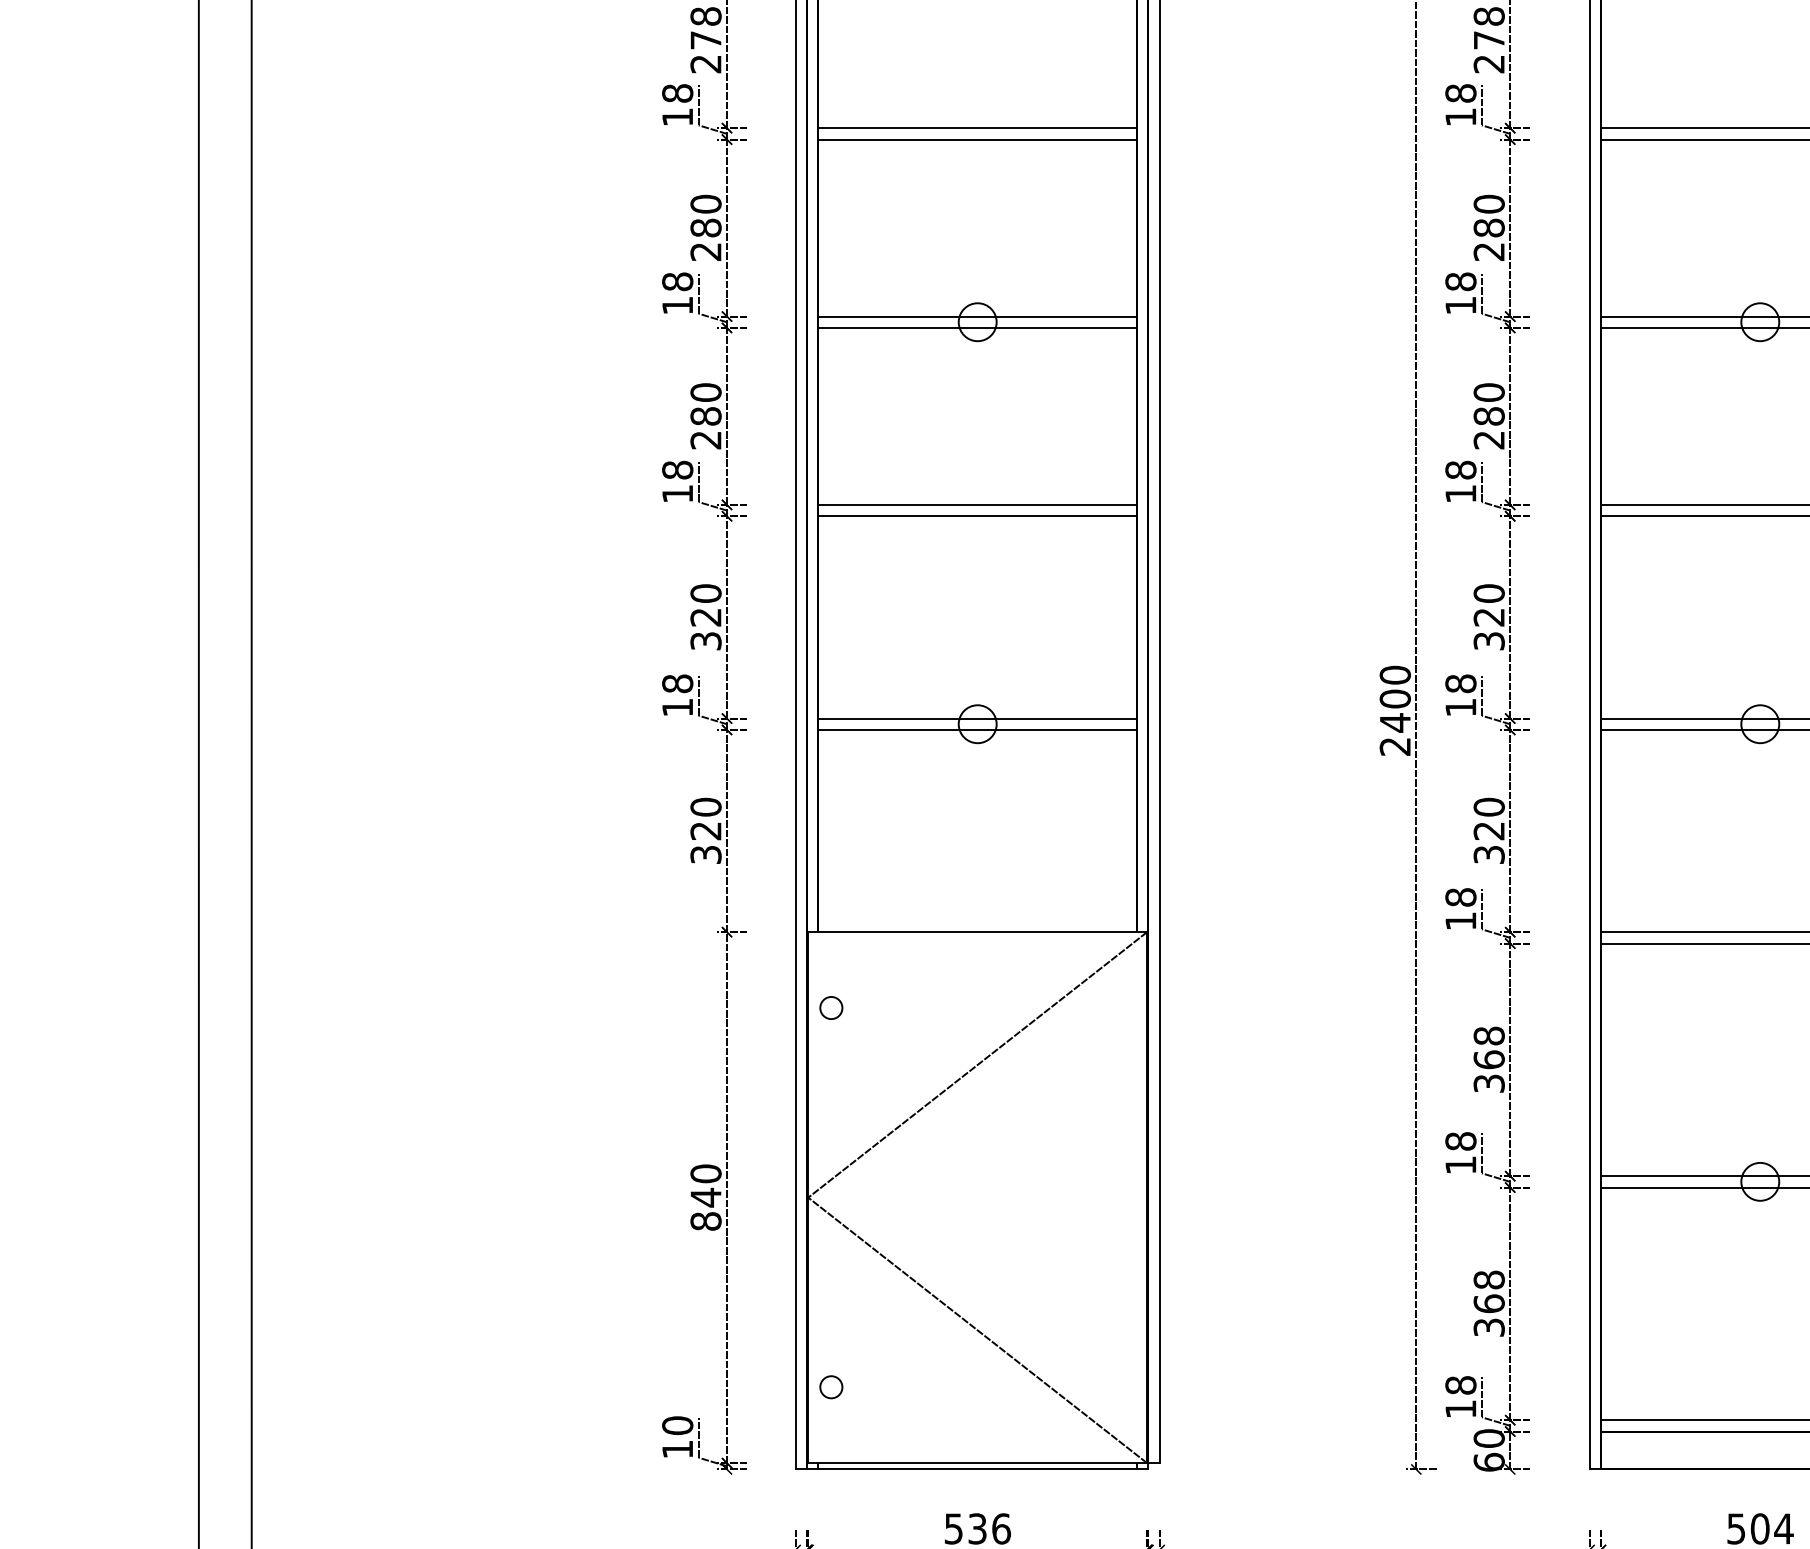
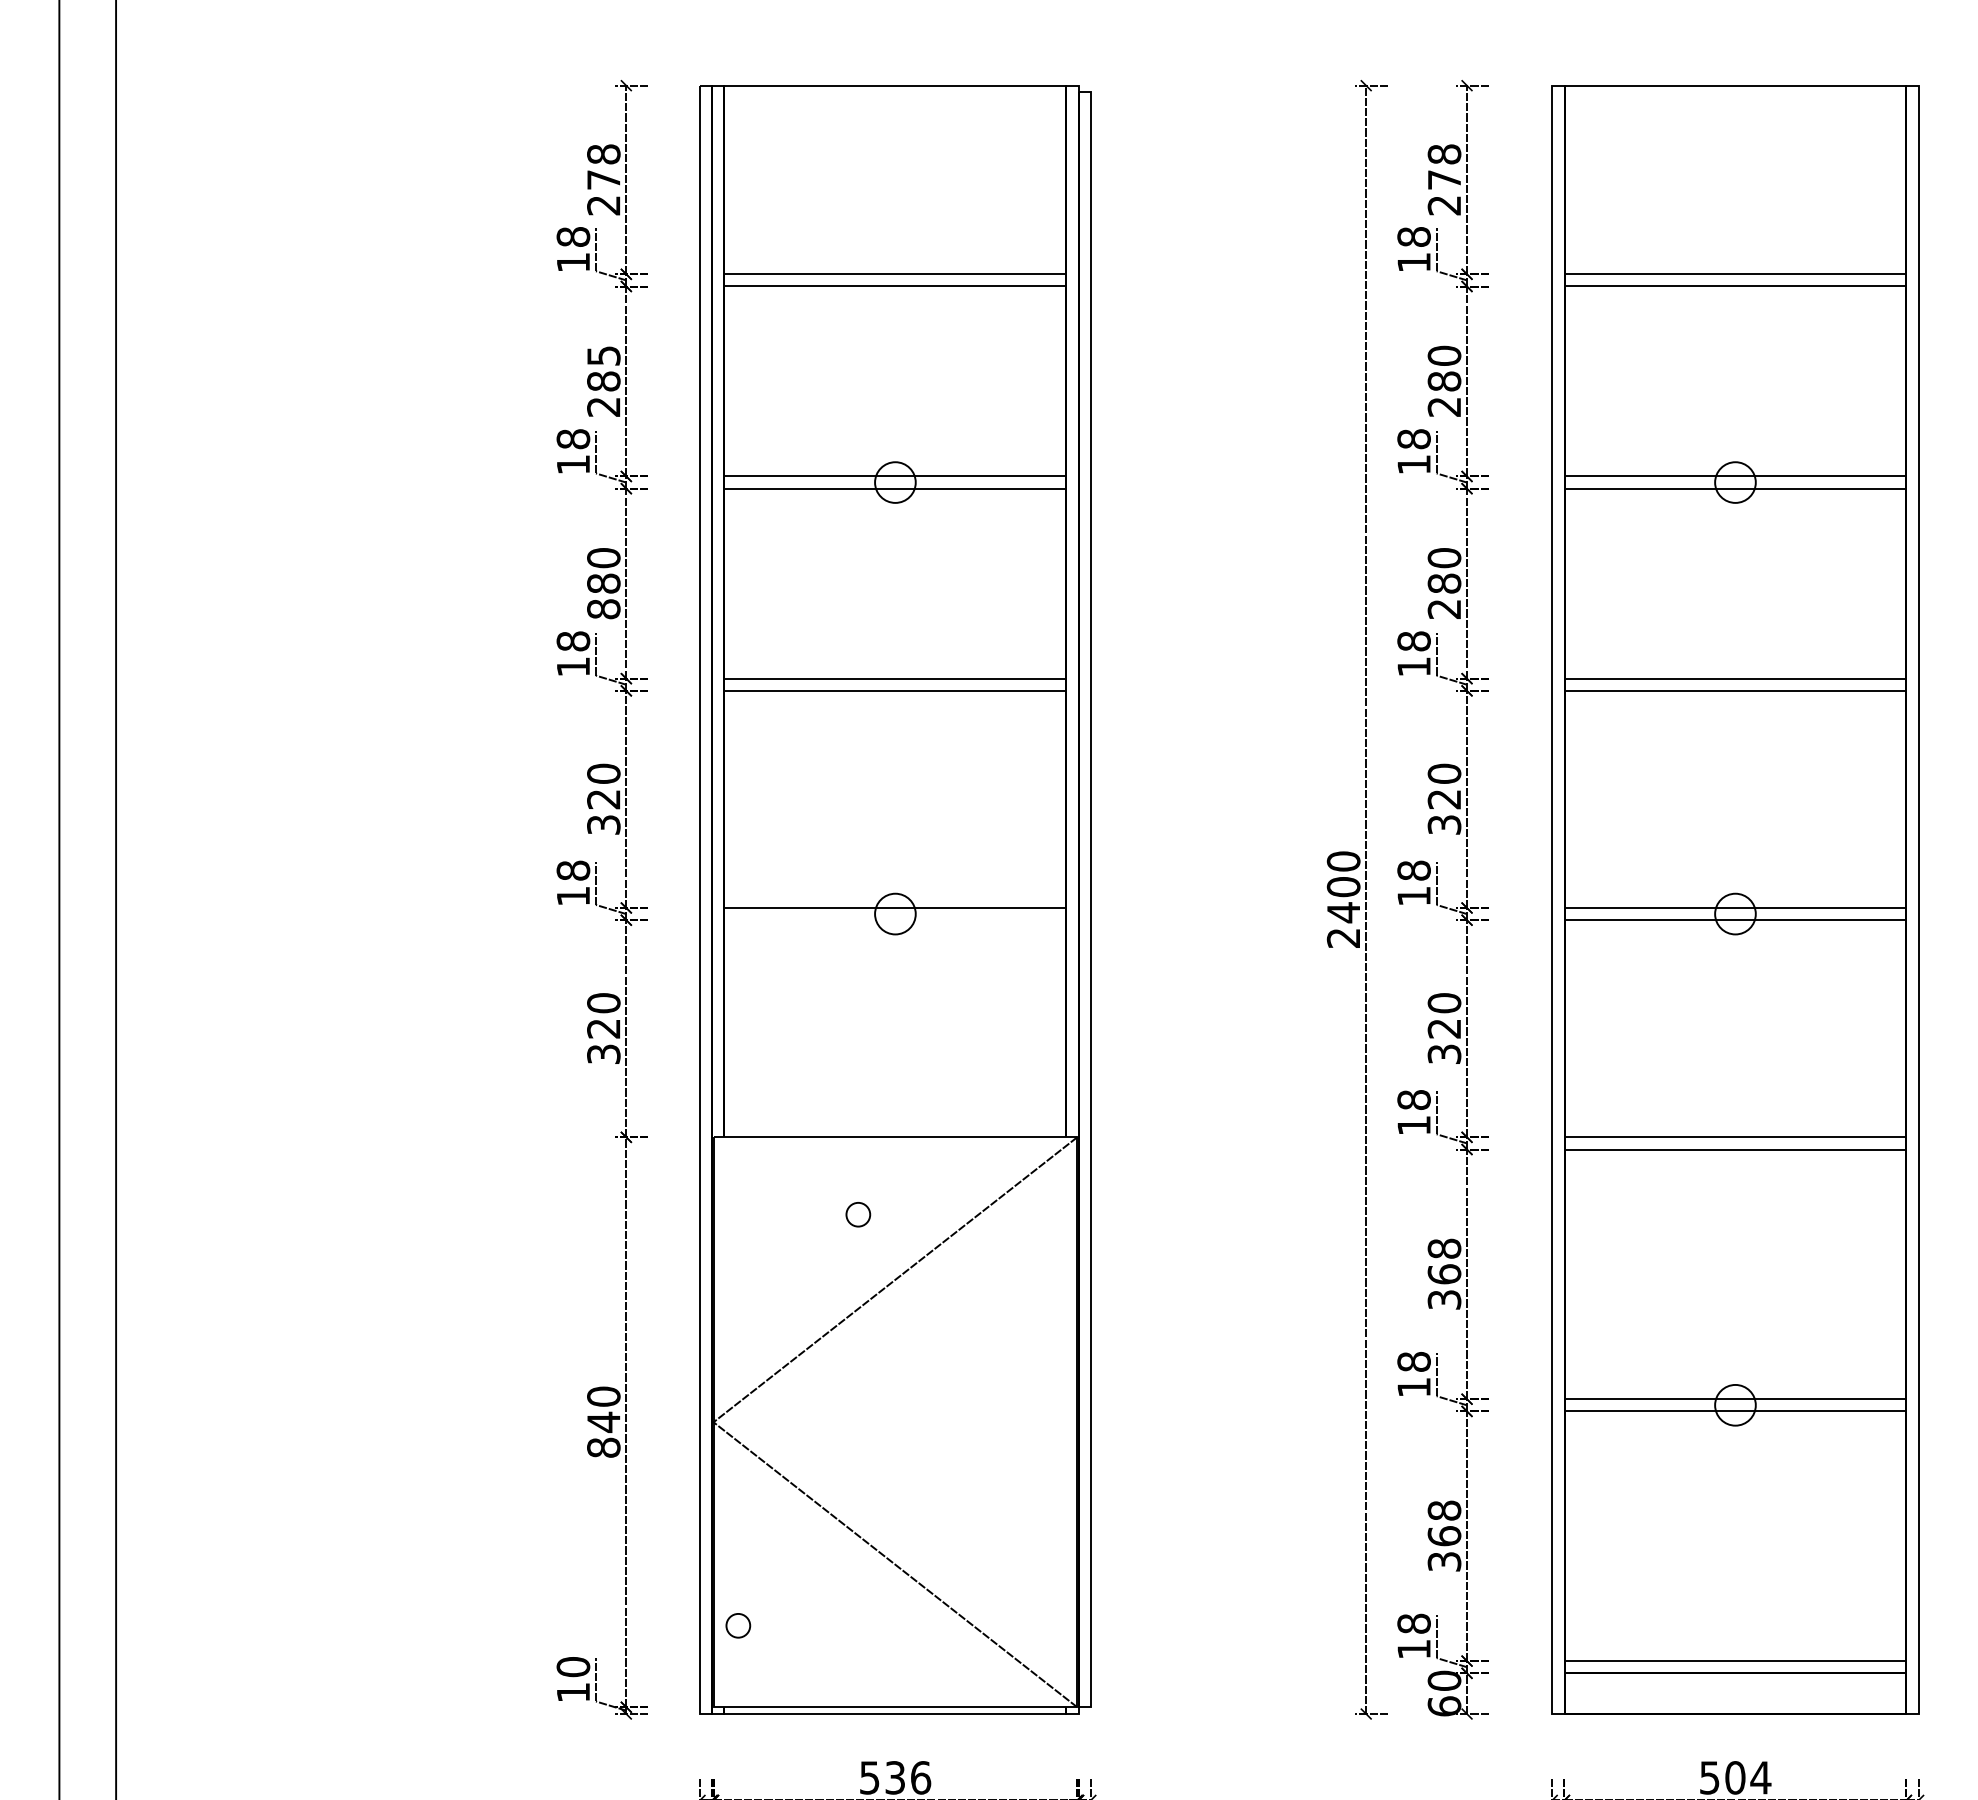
text: (705, 203) -> (603, 355), 280 -> 285
text: (705, 440) -> (603, 609), 280 -> 880
line: (977, 730) -> (895, 920), removed
circle: (831, 1007) -> (858, 1214), moved

